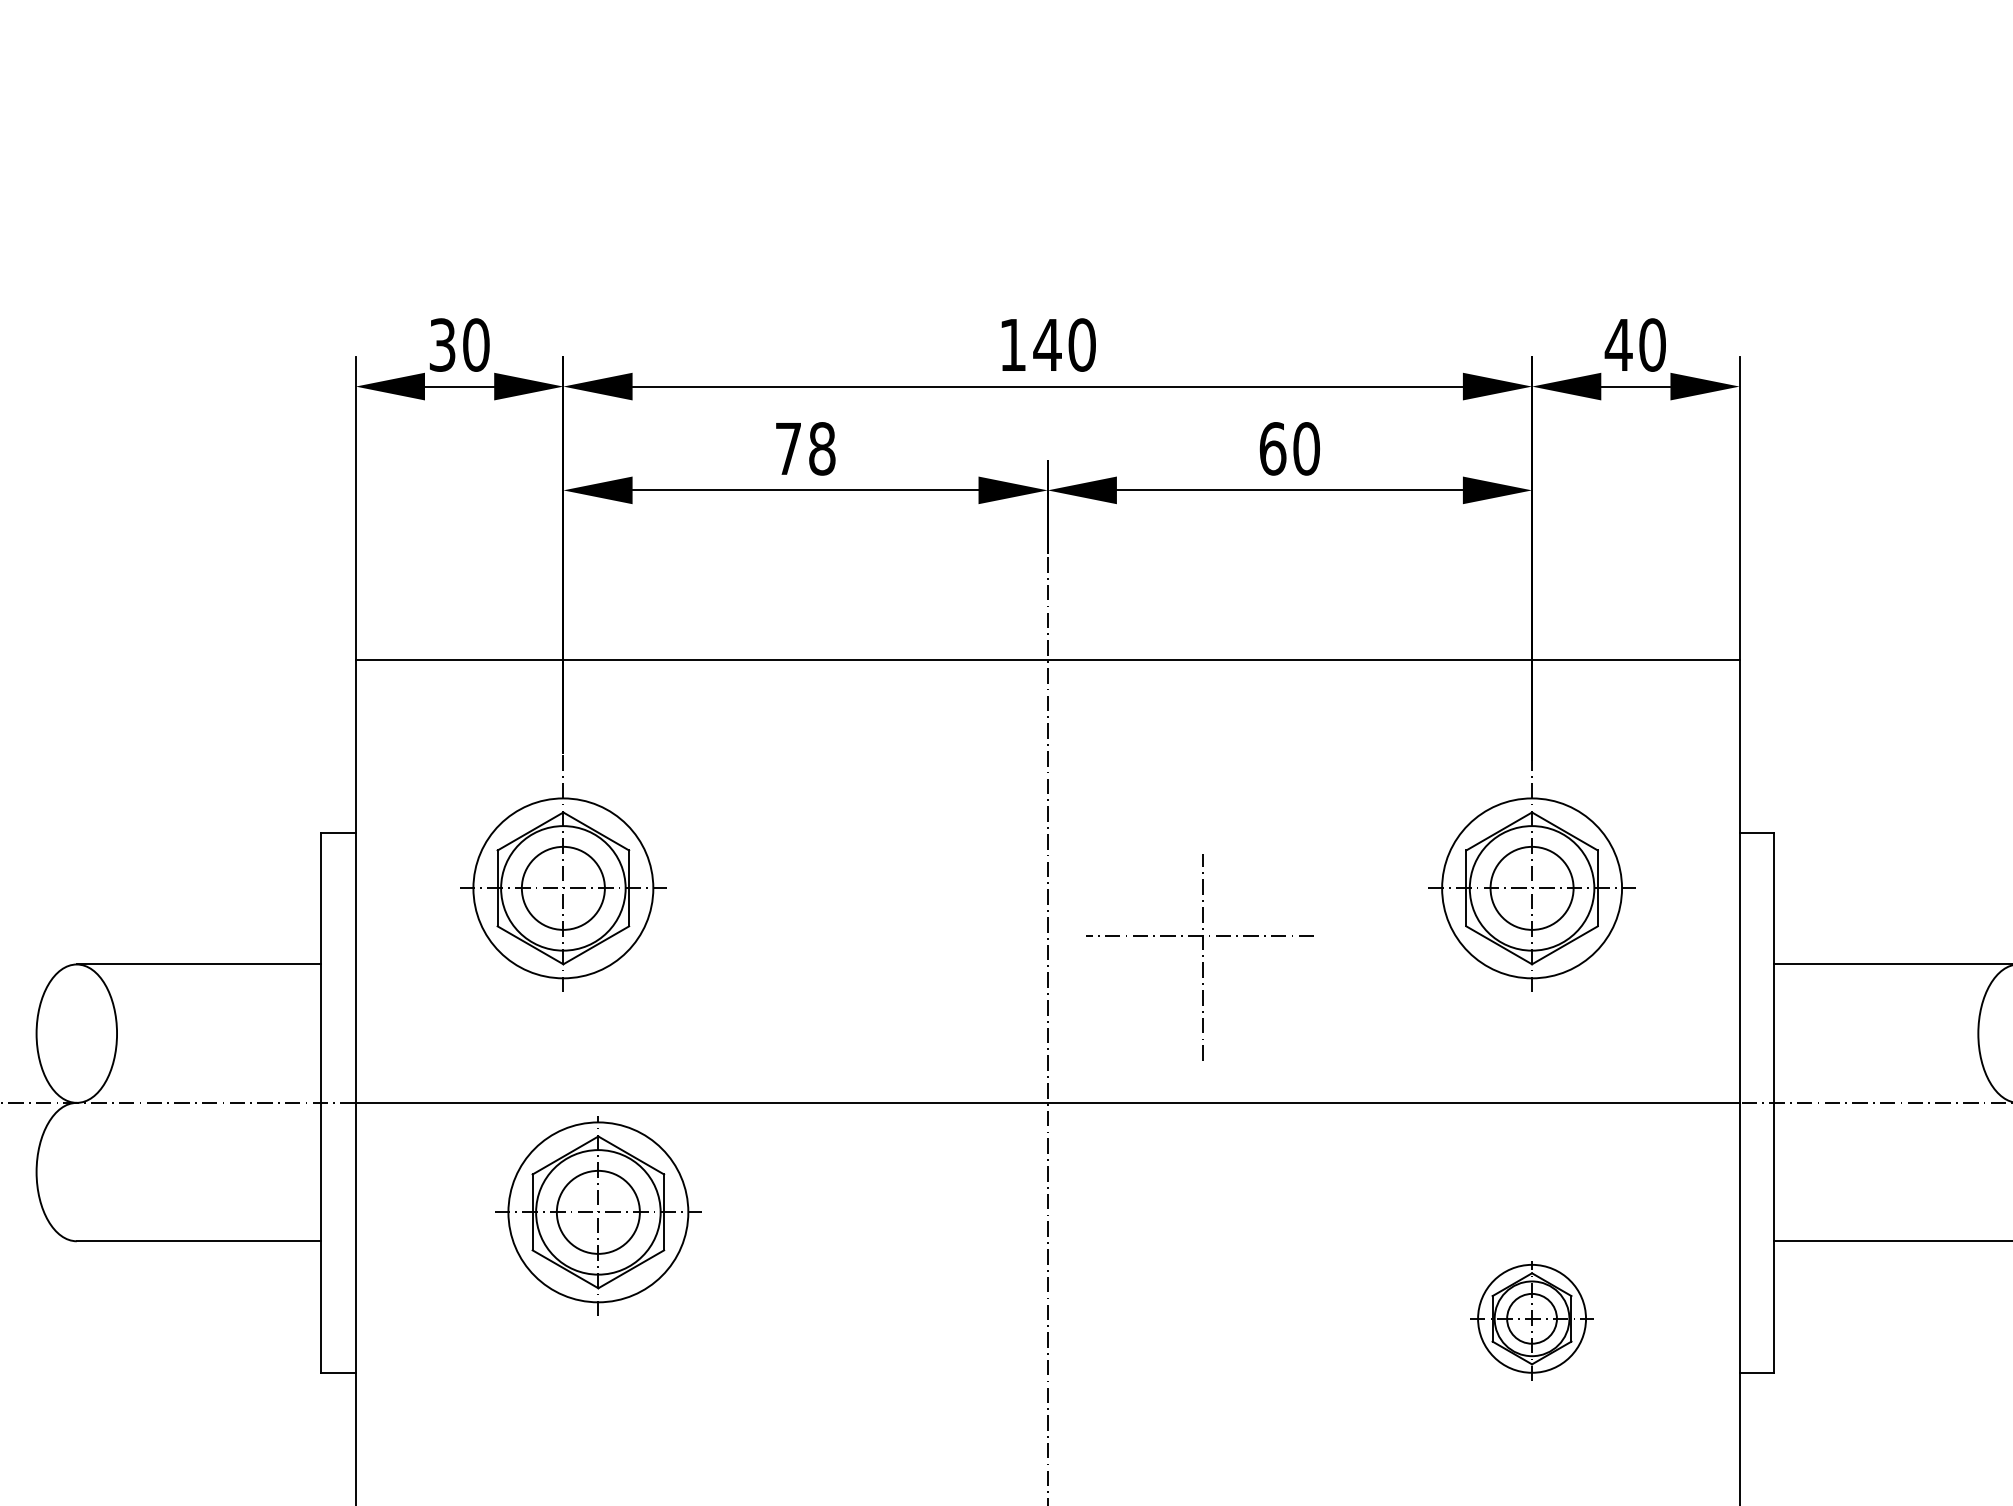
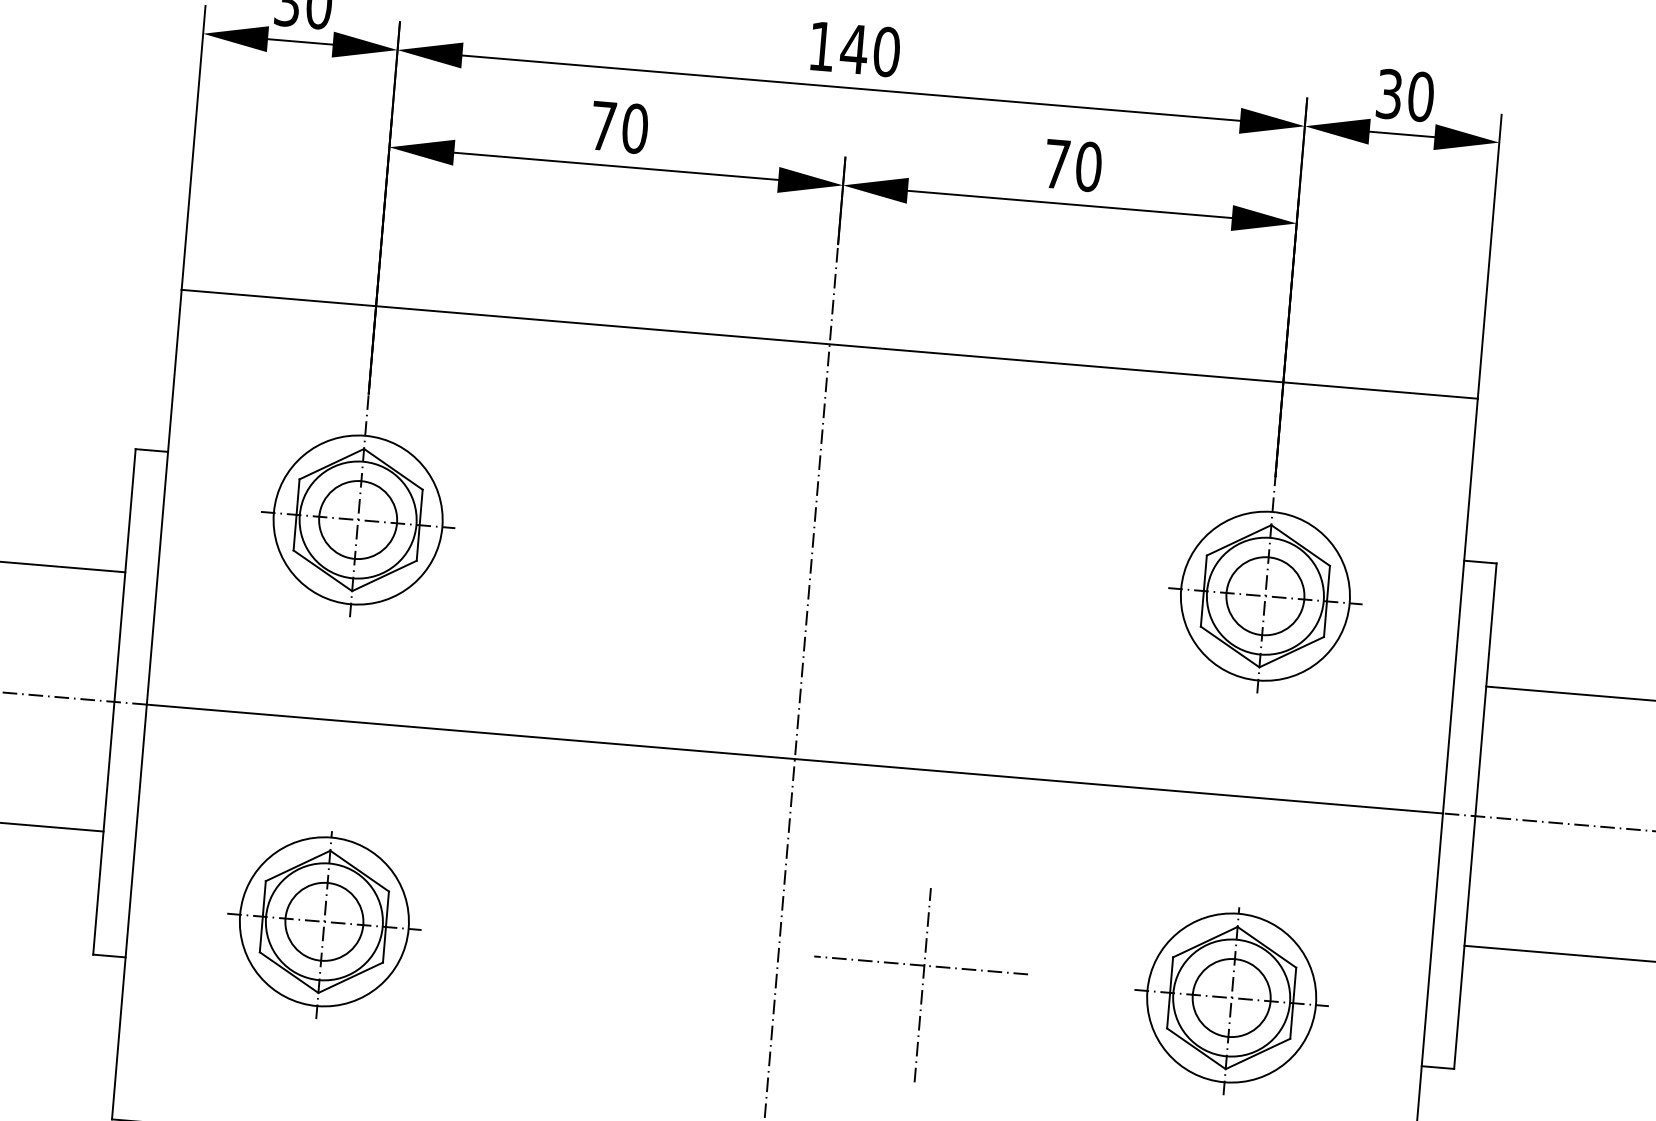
text: (1618, 344) -> (1389, 93), 40 -> 30
text: (822, 448) -> (635, 128), 78 -> 70
text: (1272, 448) -> (1056, 163), 60 -> 70
part: (1199, 957) -> (919, 985), moved
part: (598, 1215) -> (324, 924), moved
part: (1531, 1320) -> (1230, 1000), size x1.67

